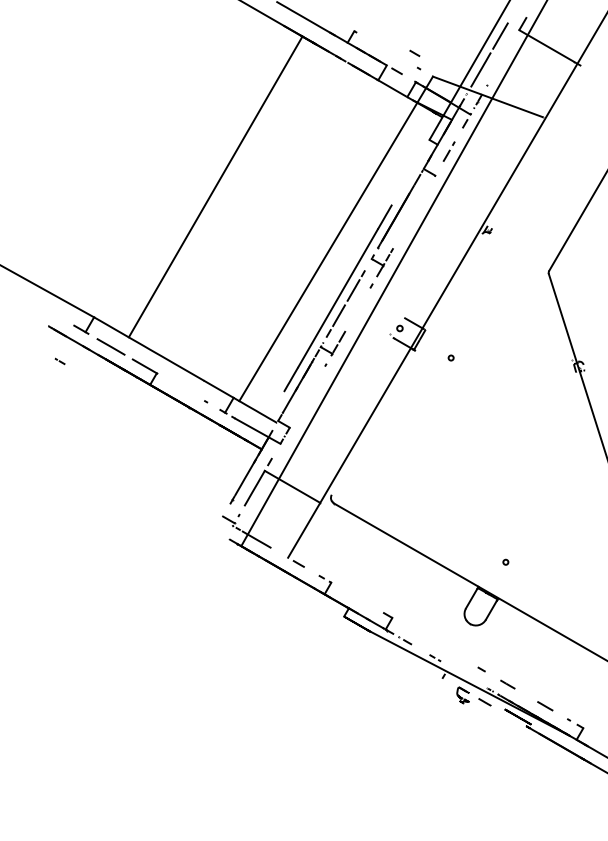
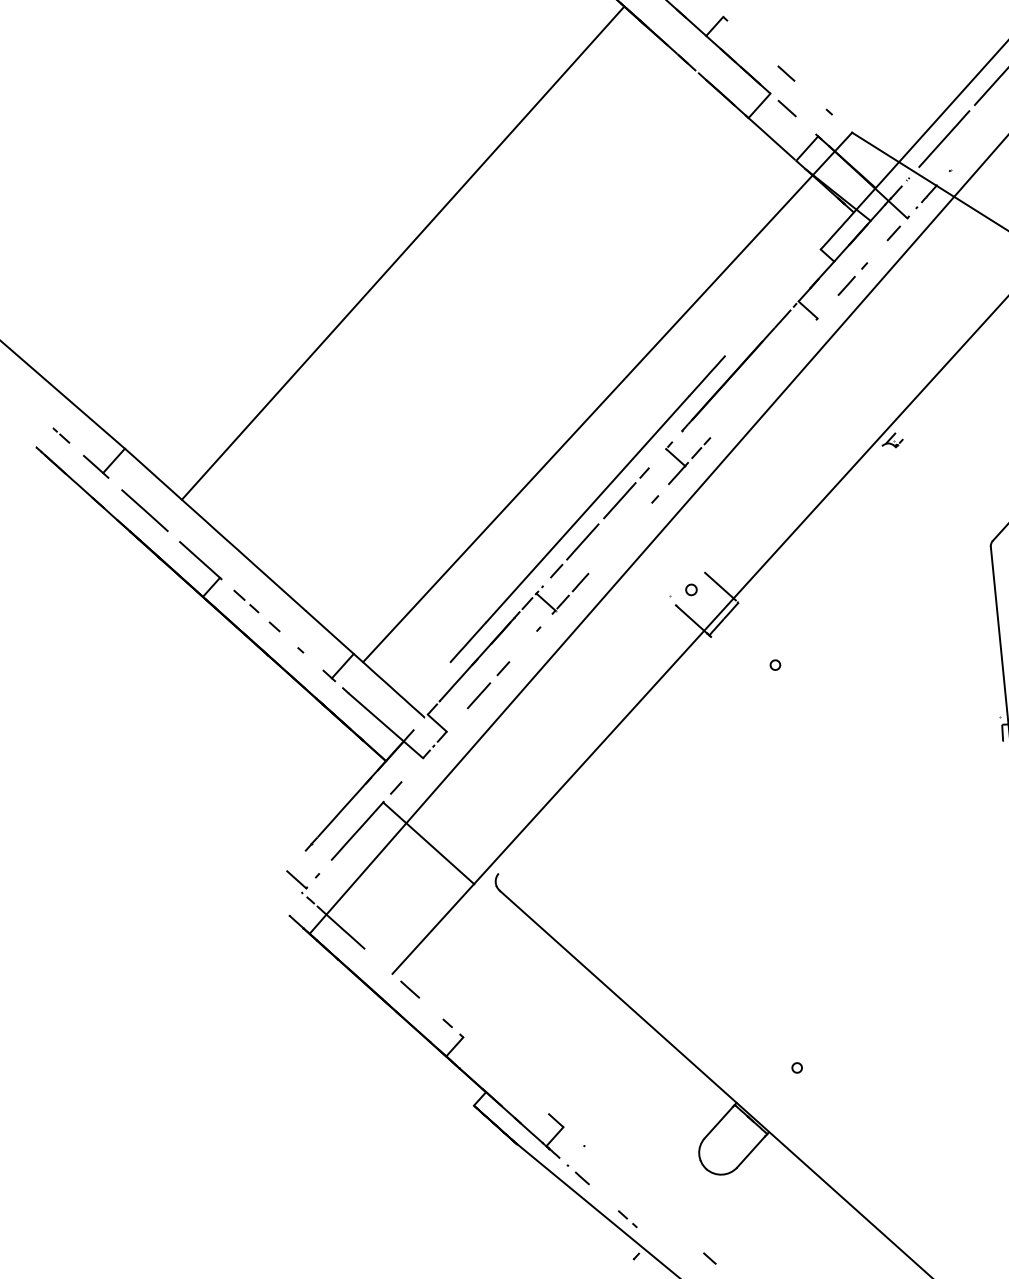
line: (414, 52) -> (786, 71), moved
part: (59, 361) -> (60, 435), moved
part: (179, 385) -> (257, 609), added
line: (306, 398) -> (489, 683), added

